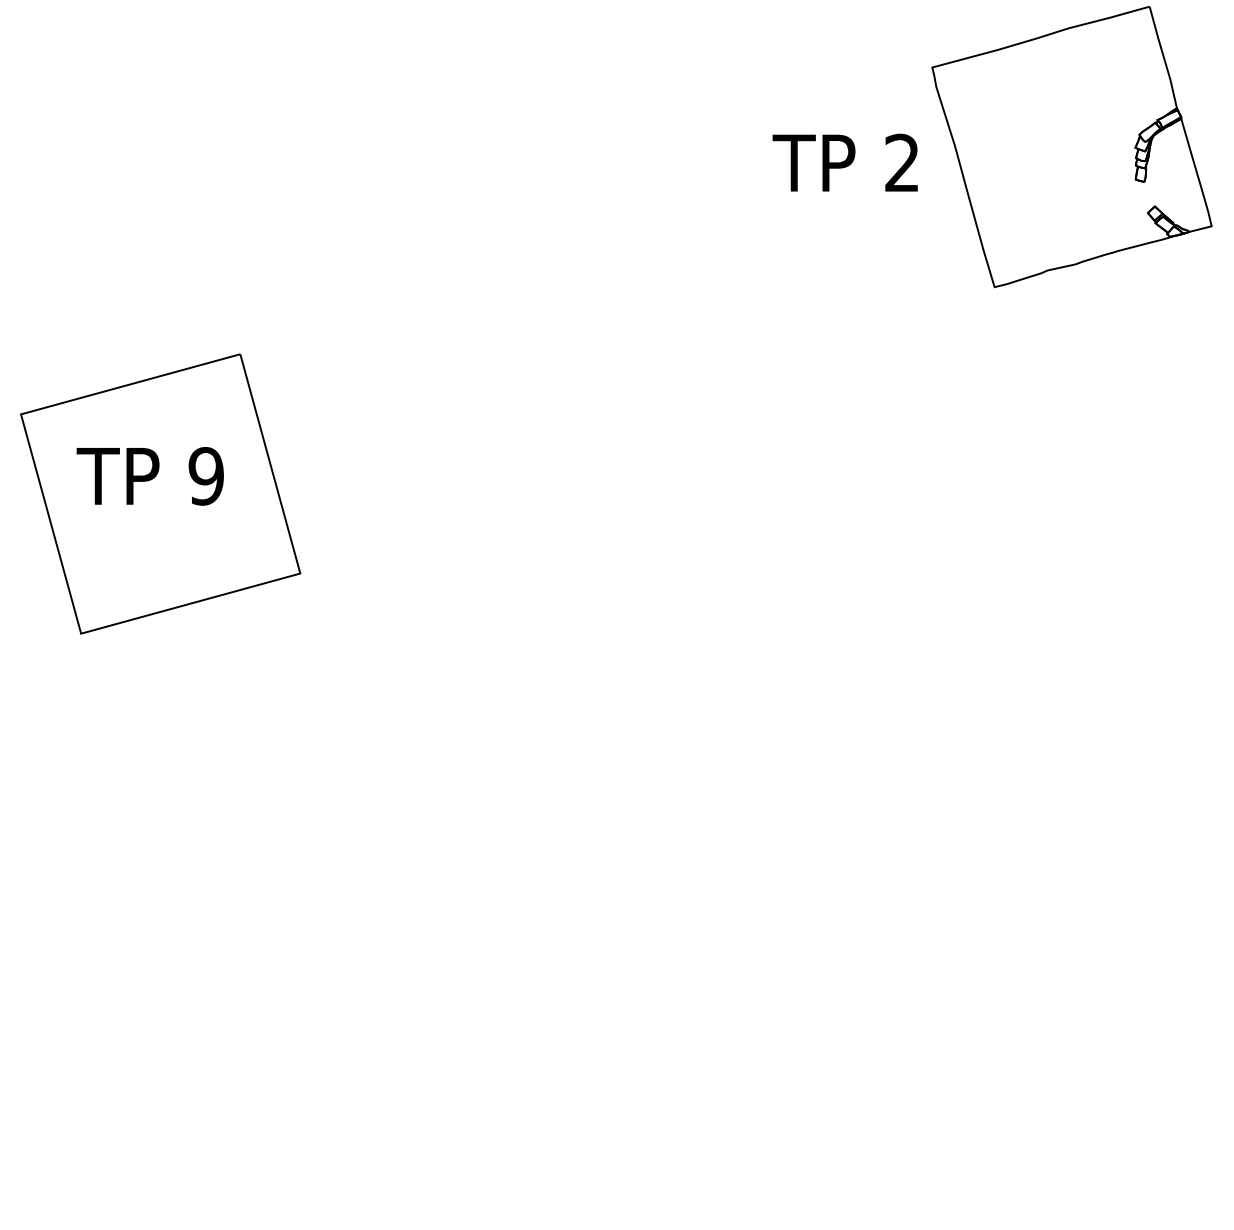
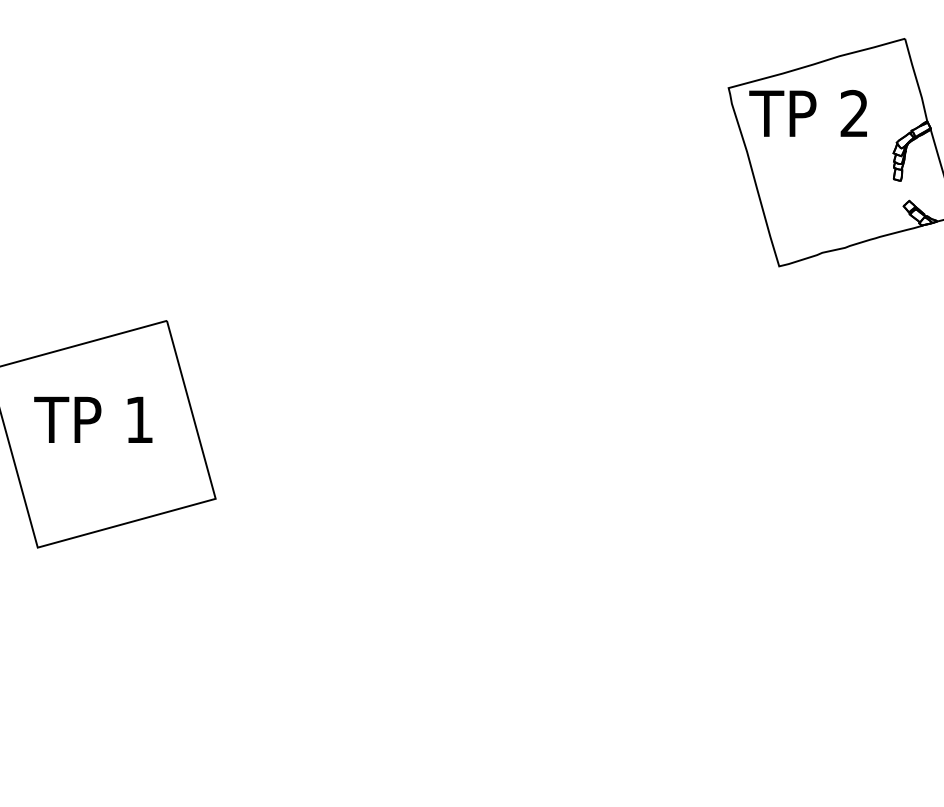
text: (844, 162) -> (807, 113), moved
text: (205, 476) -> (138, 420), 9 -> 1

